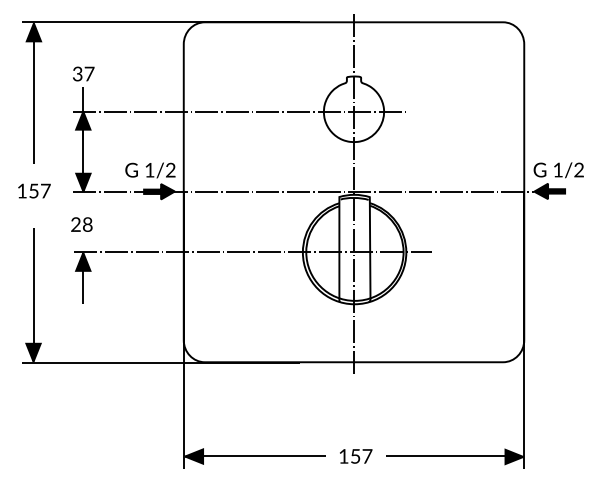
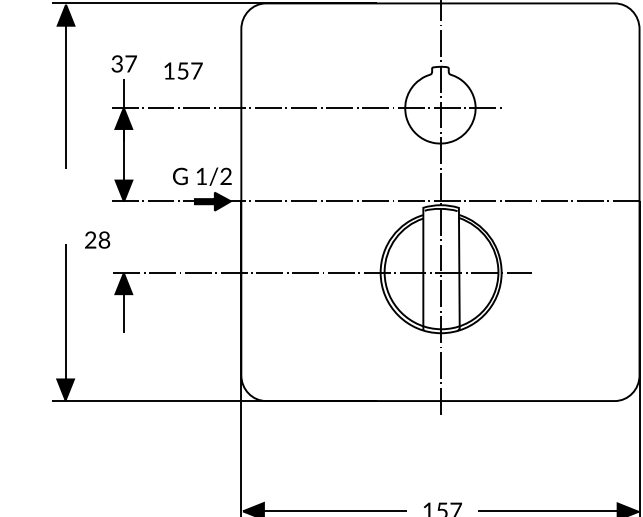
text: (34, 190) -> (183, 70), moved
text: (81, 224) -> (97, 239), moved

